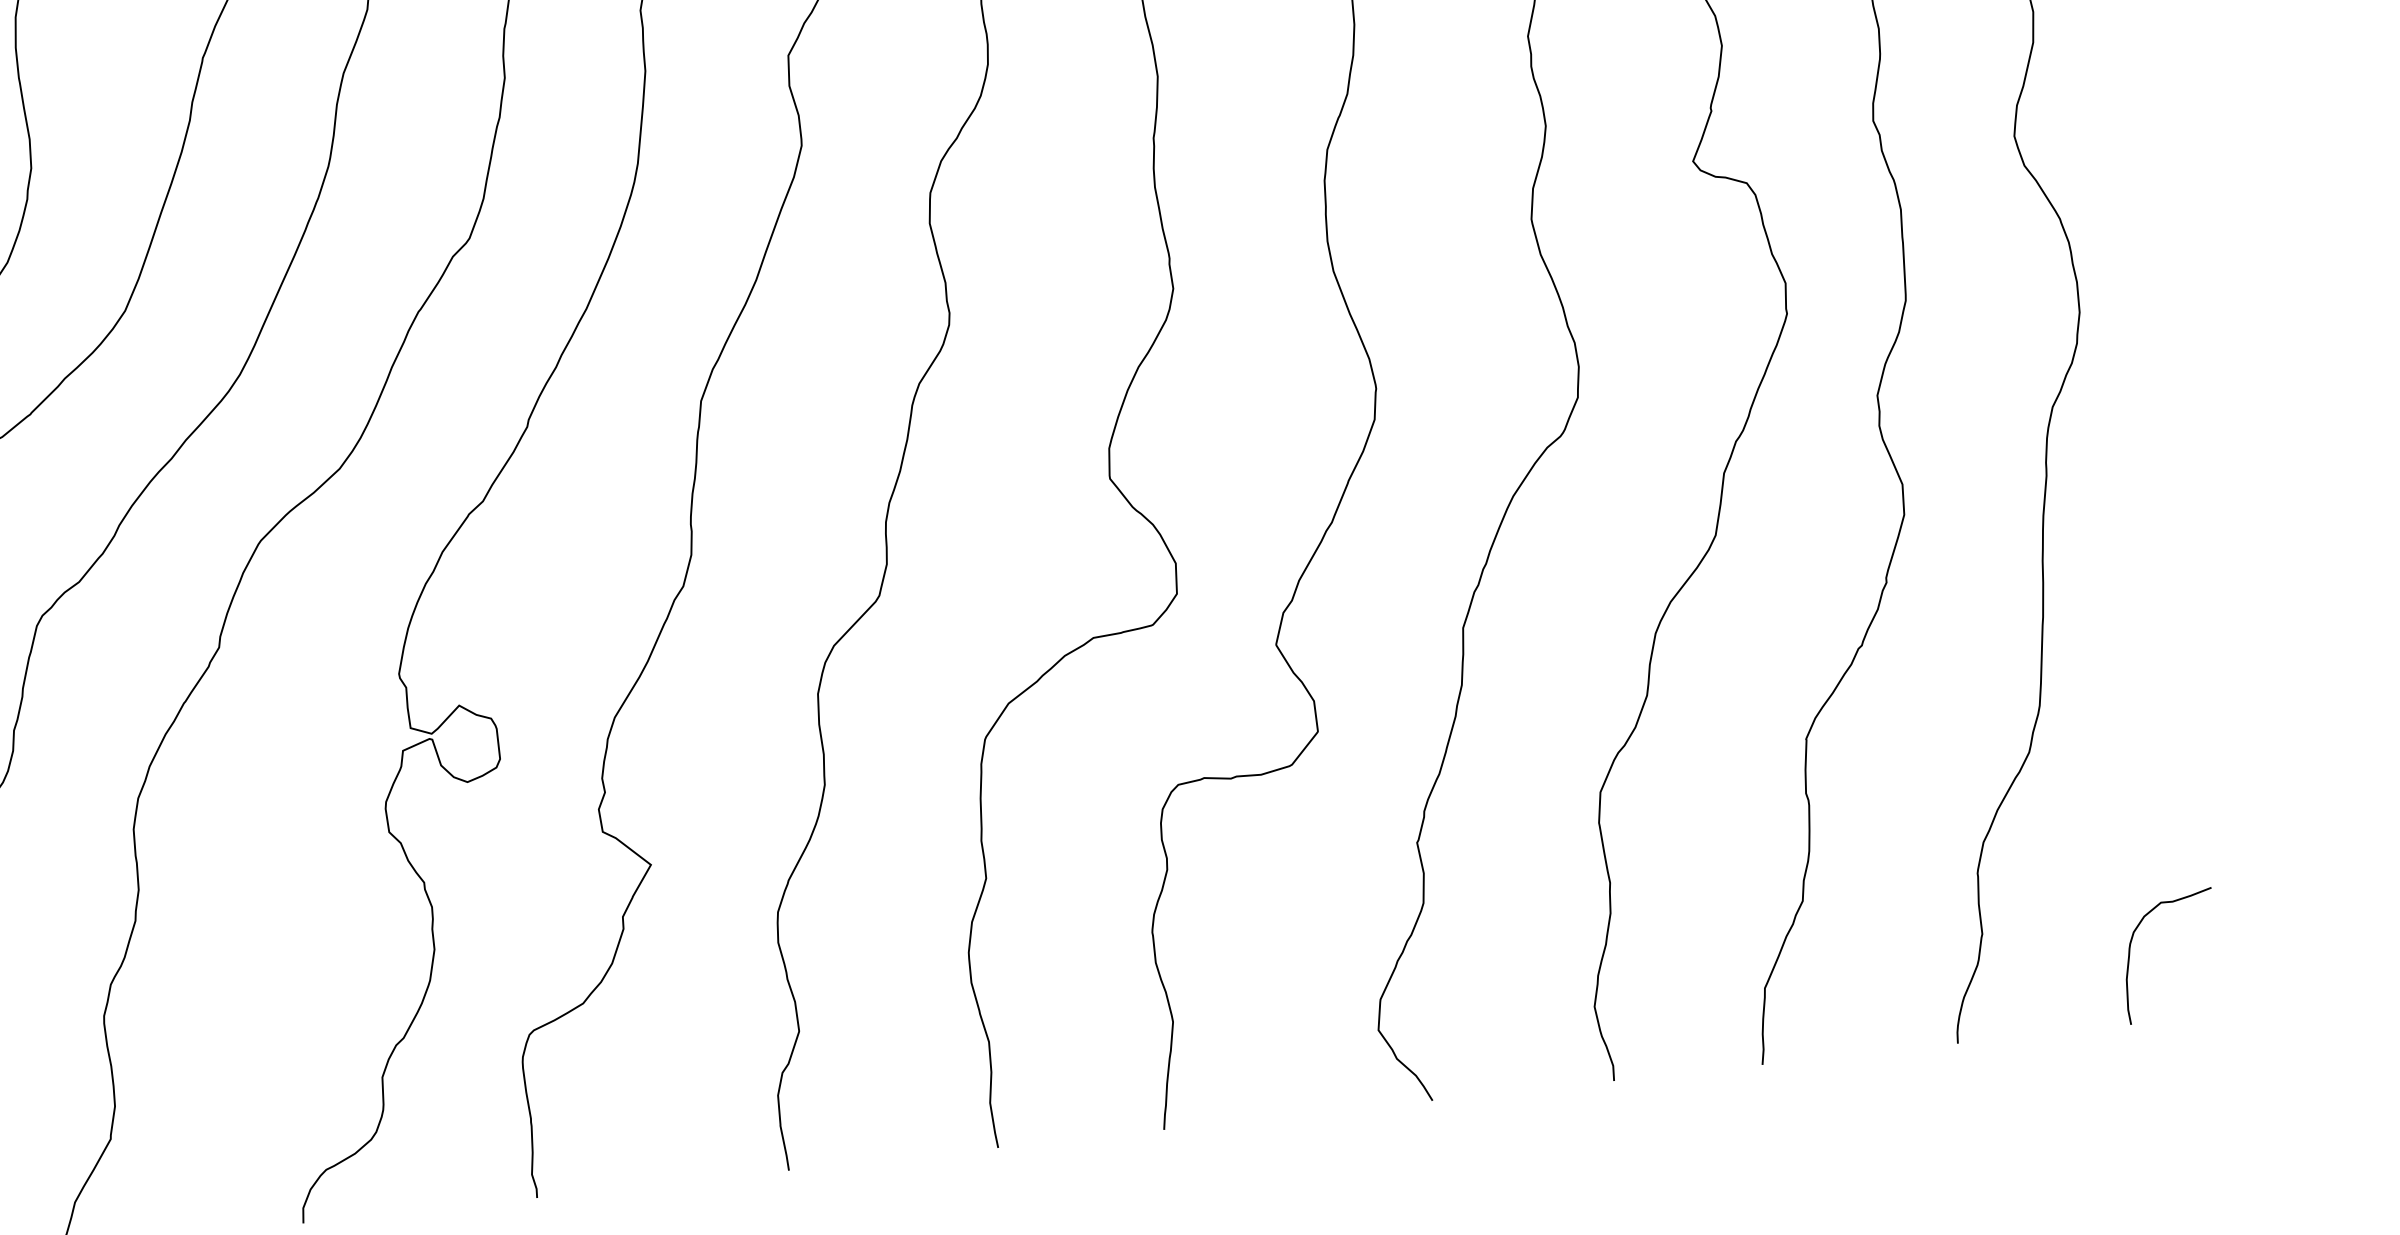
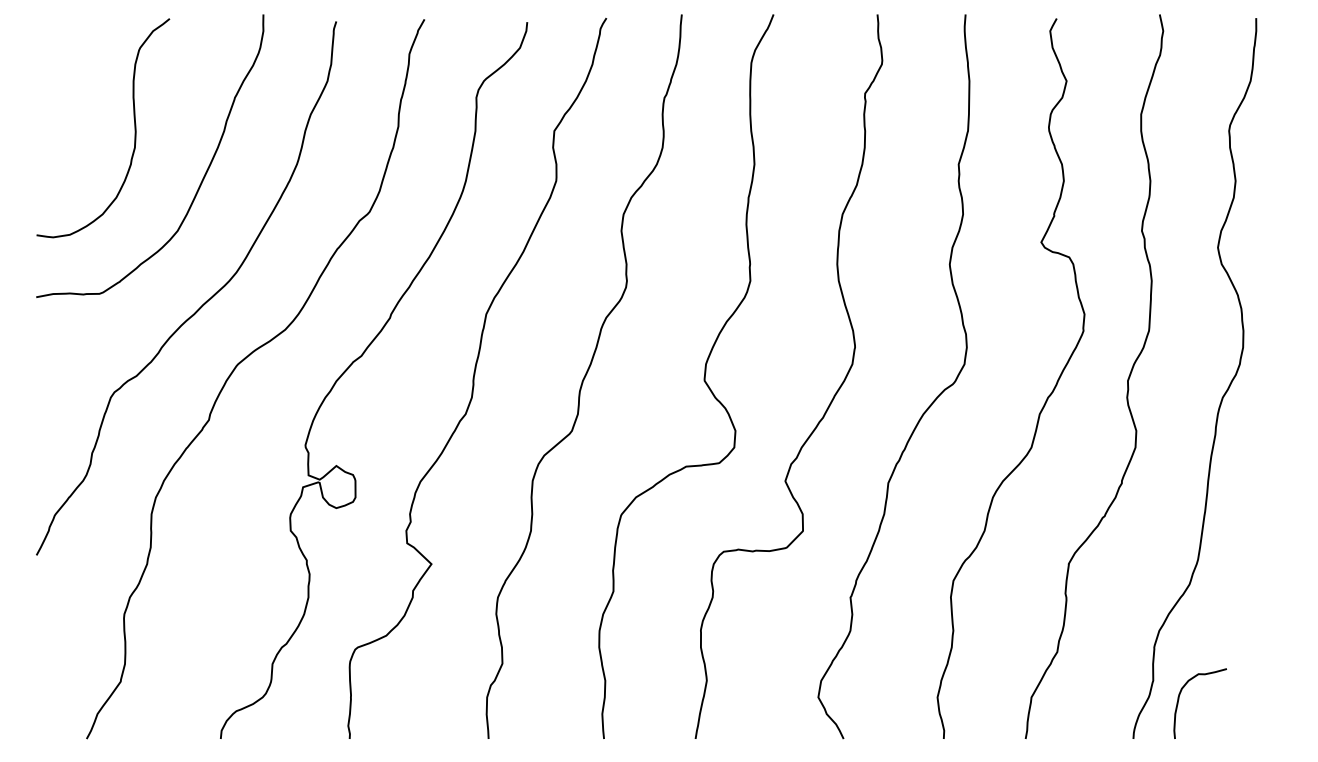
curve: (2131, 952) -> (1179, 699), moved

